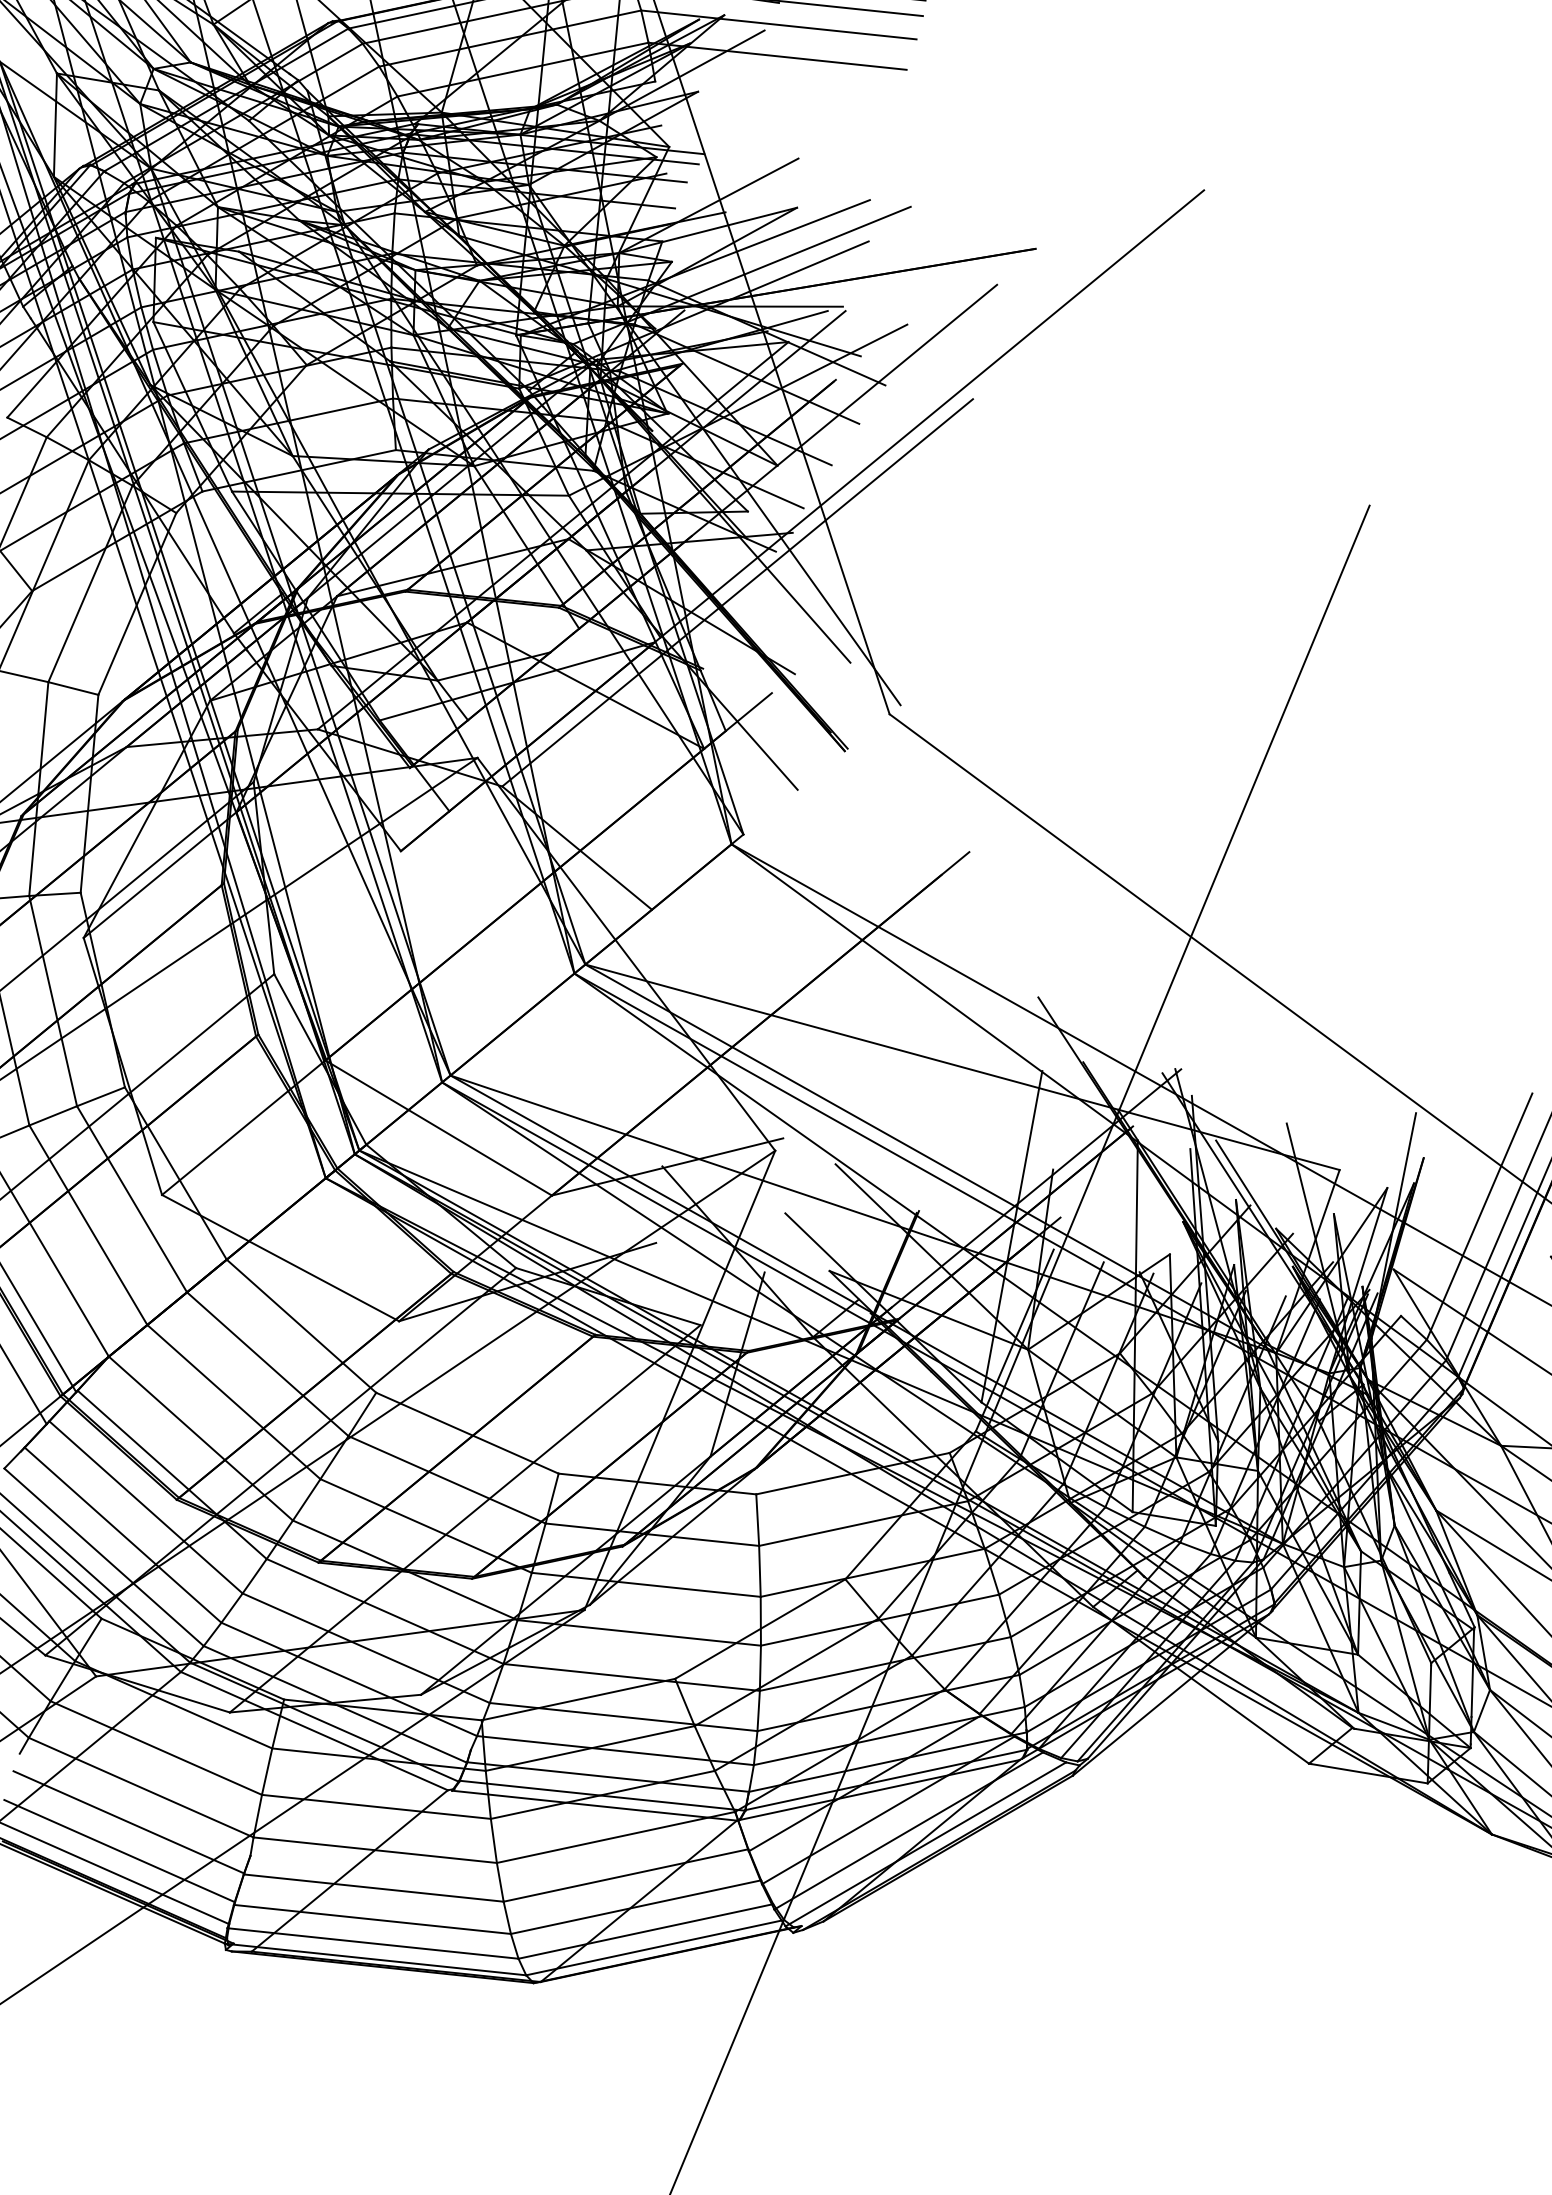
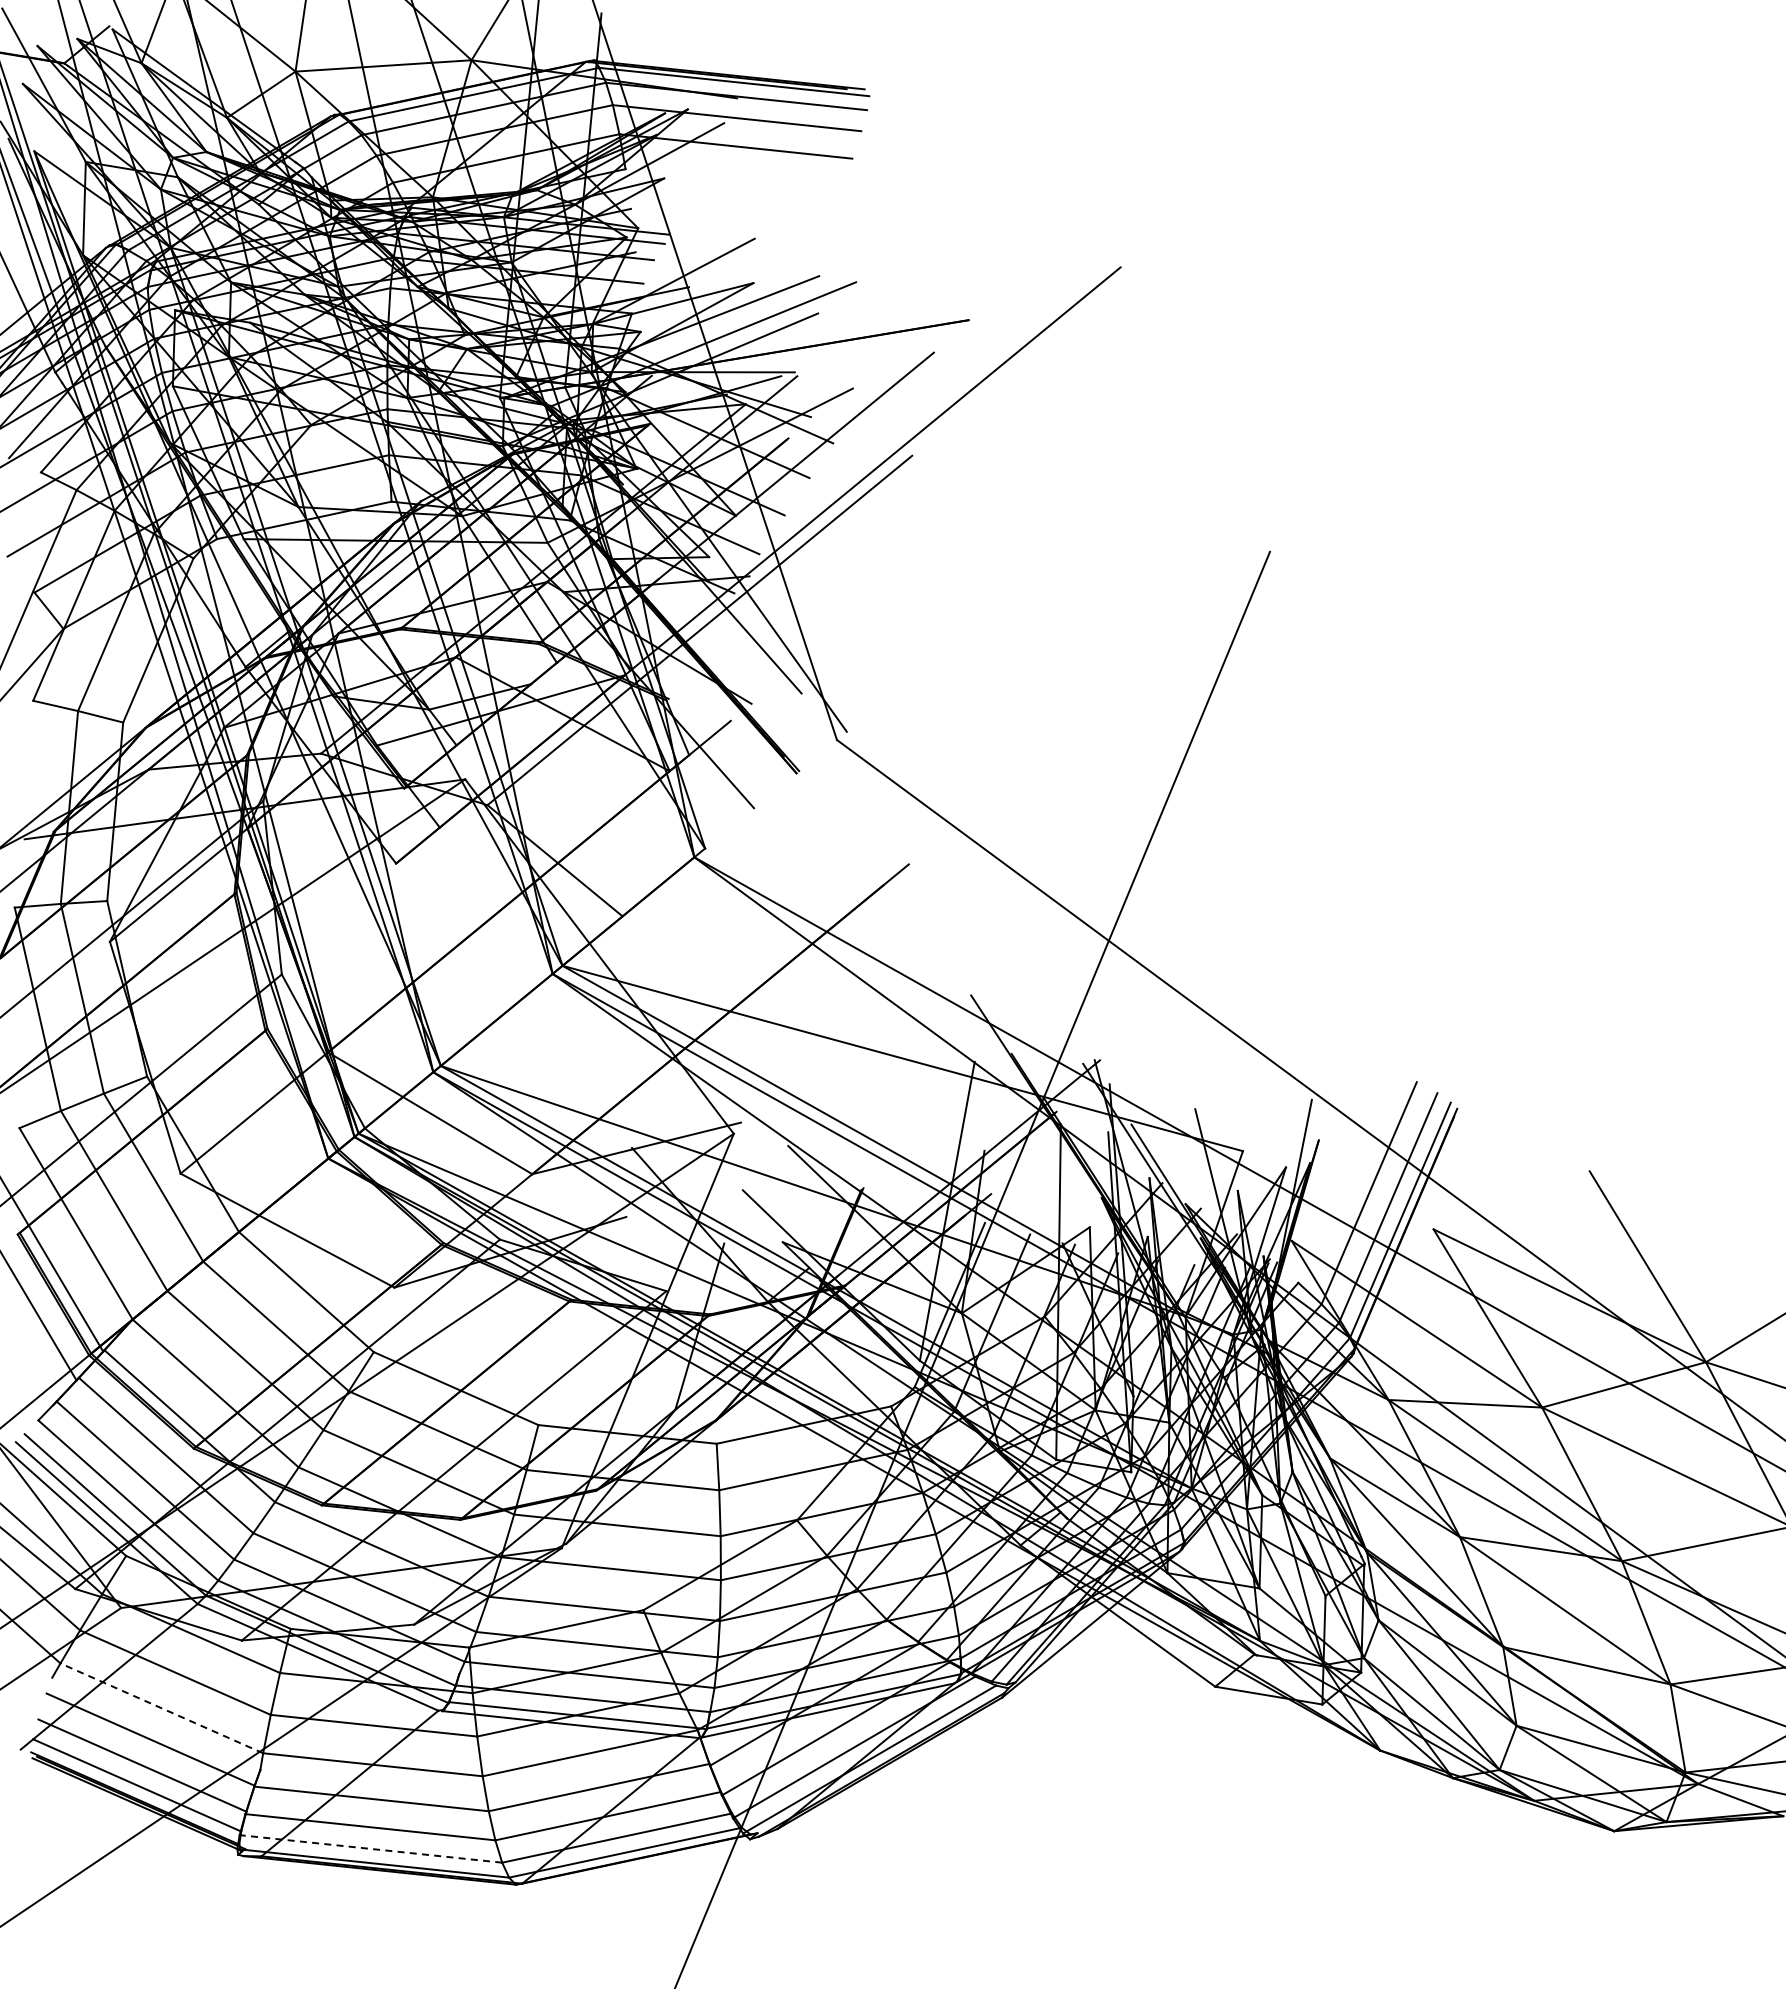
line: (140, 1787) -> (161, 1708), solid -> dashed
line: (372, 1943) -> (370, 1848), solid -> dashed

